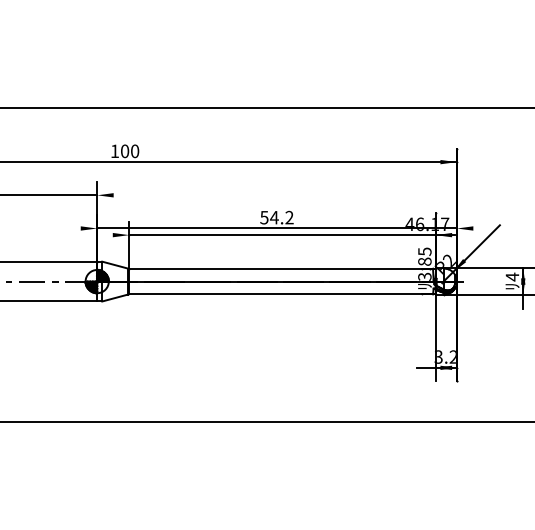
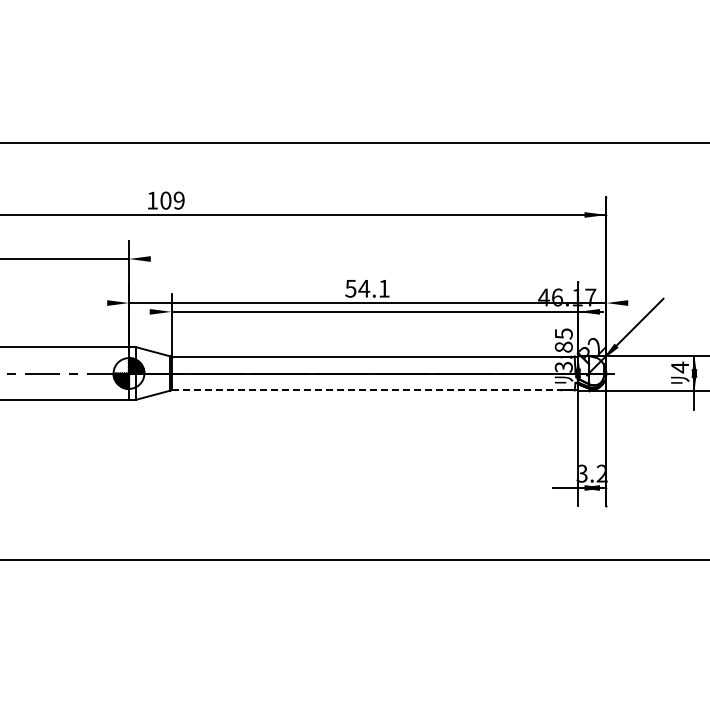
text: (134, 151) -> (178, 200), 100 -> 109
text: (288, 217) -> (383, 288), 54.2 -> 54.1
line: (282, 294) -> (375, 390), solid -> dashed

